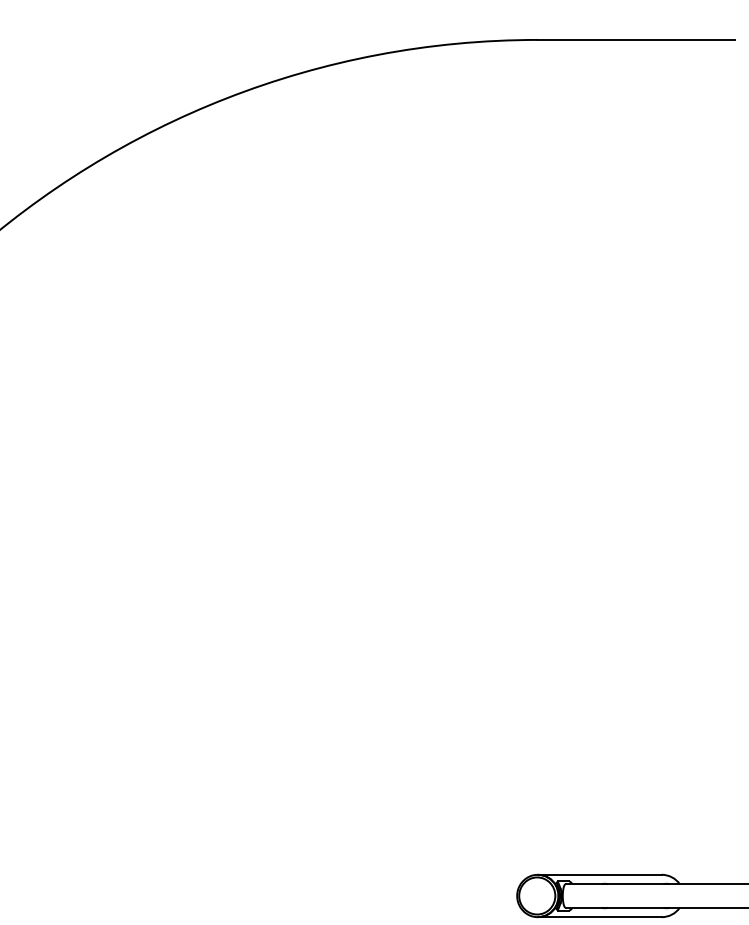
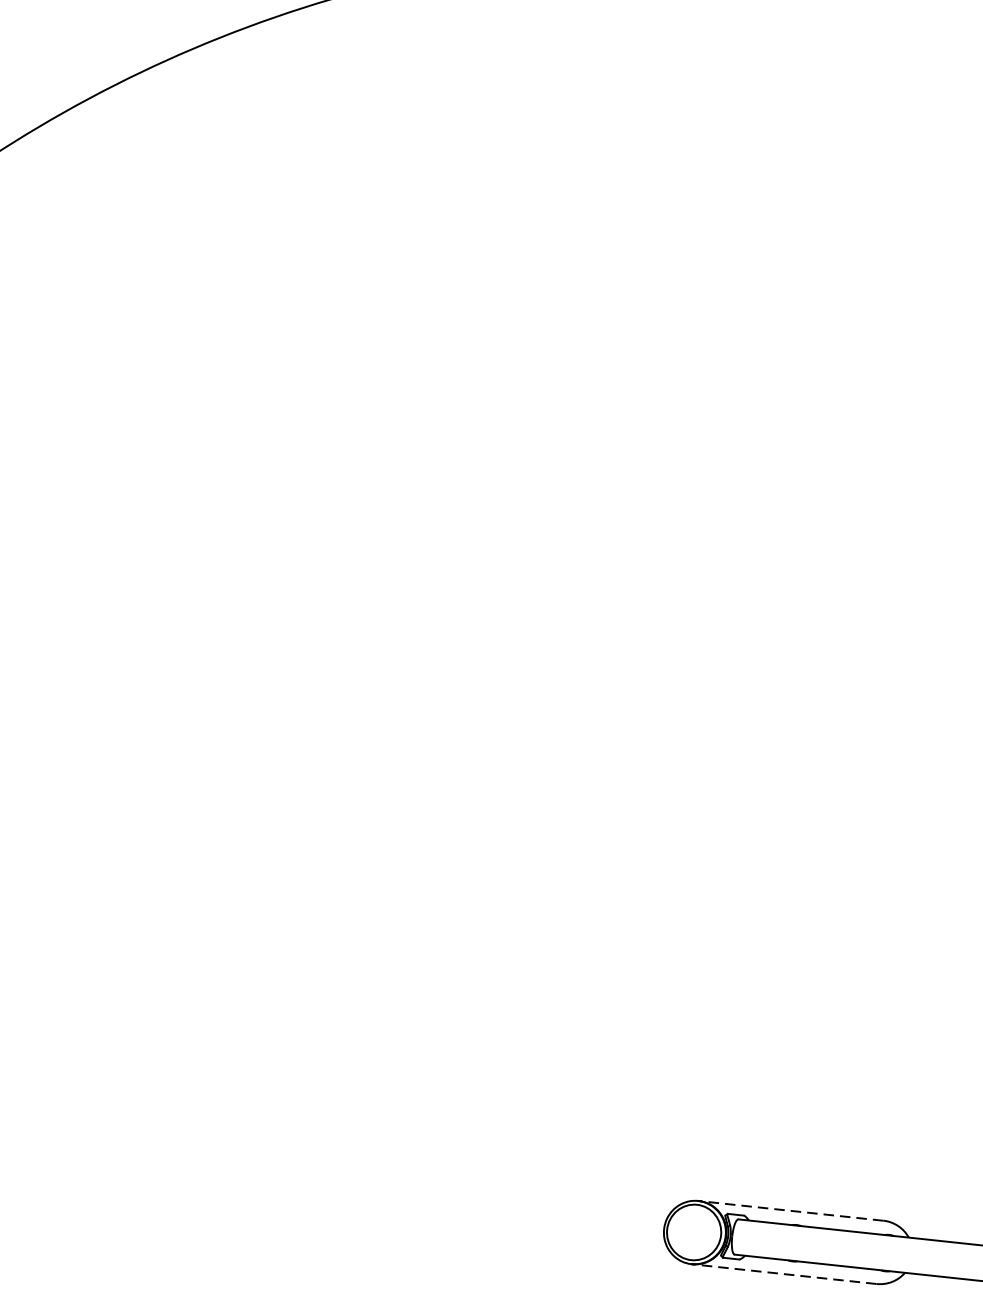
line: (599, 874) -> (790, 1210), solid -> dashed
line: (599, 917) -> (783, 1274), solid -> dashed

